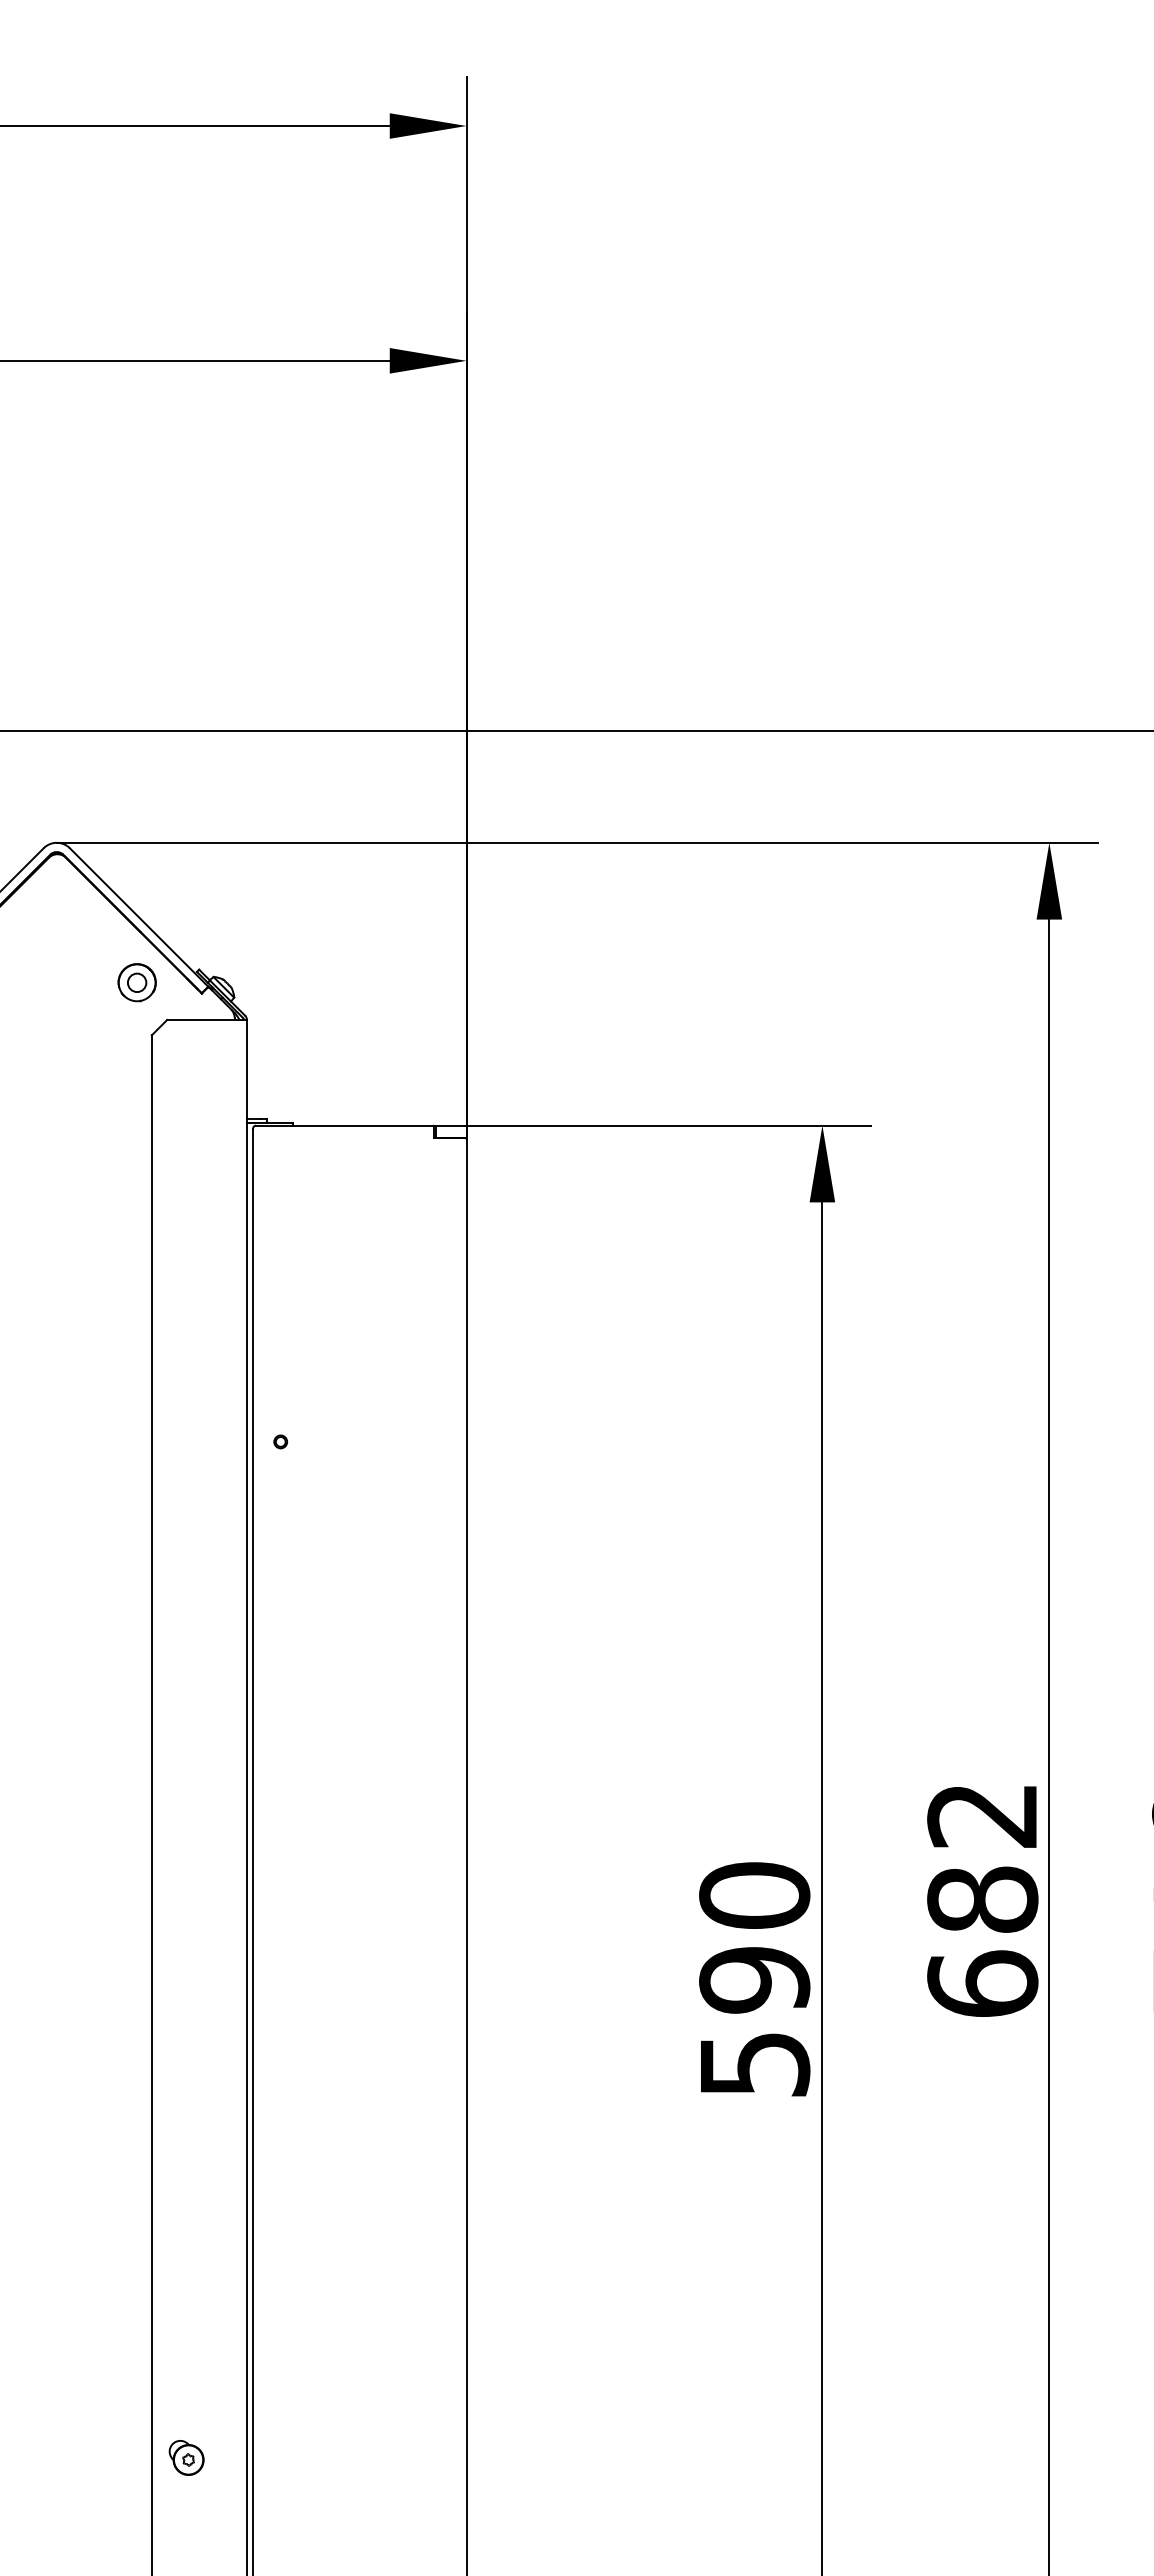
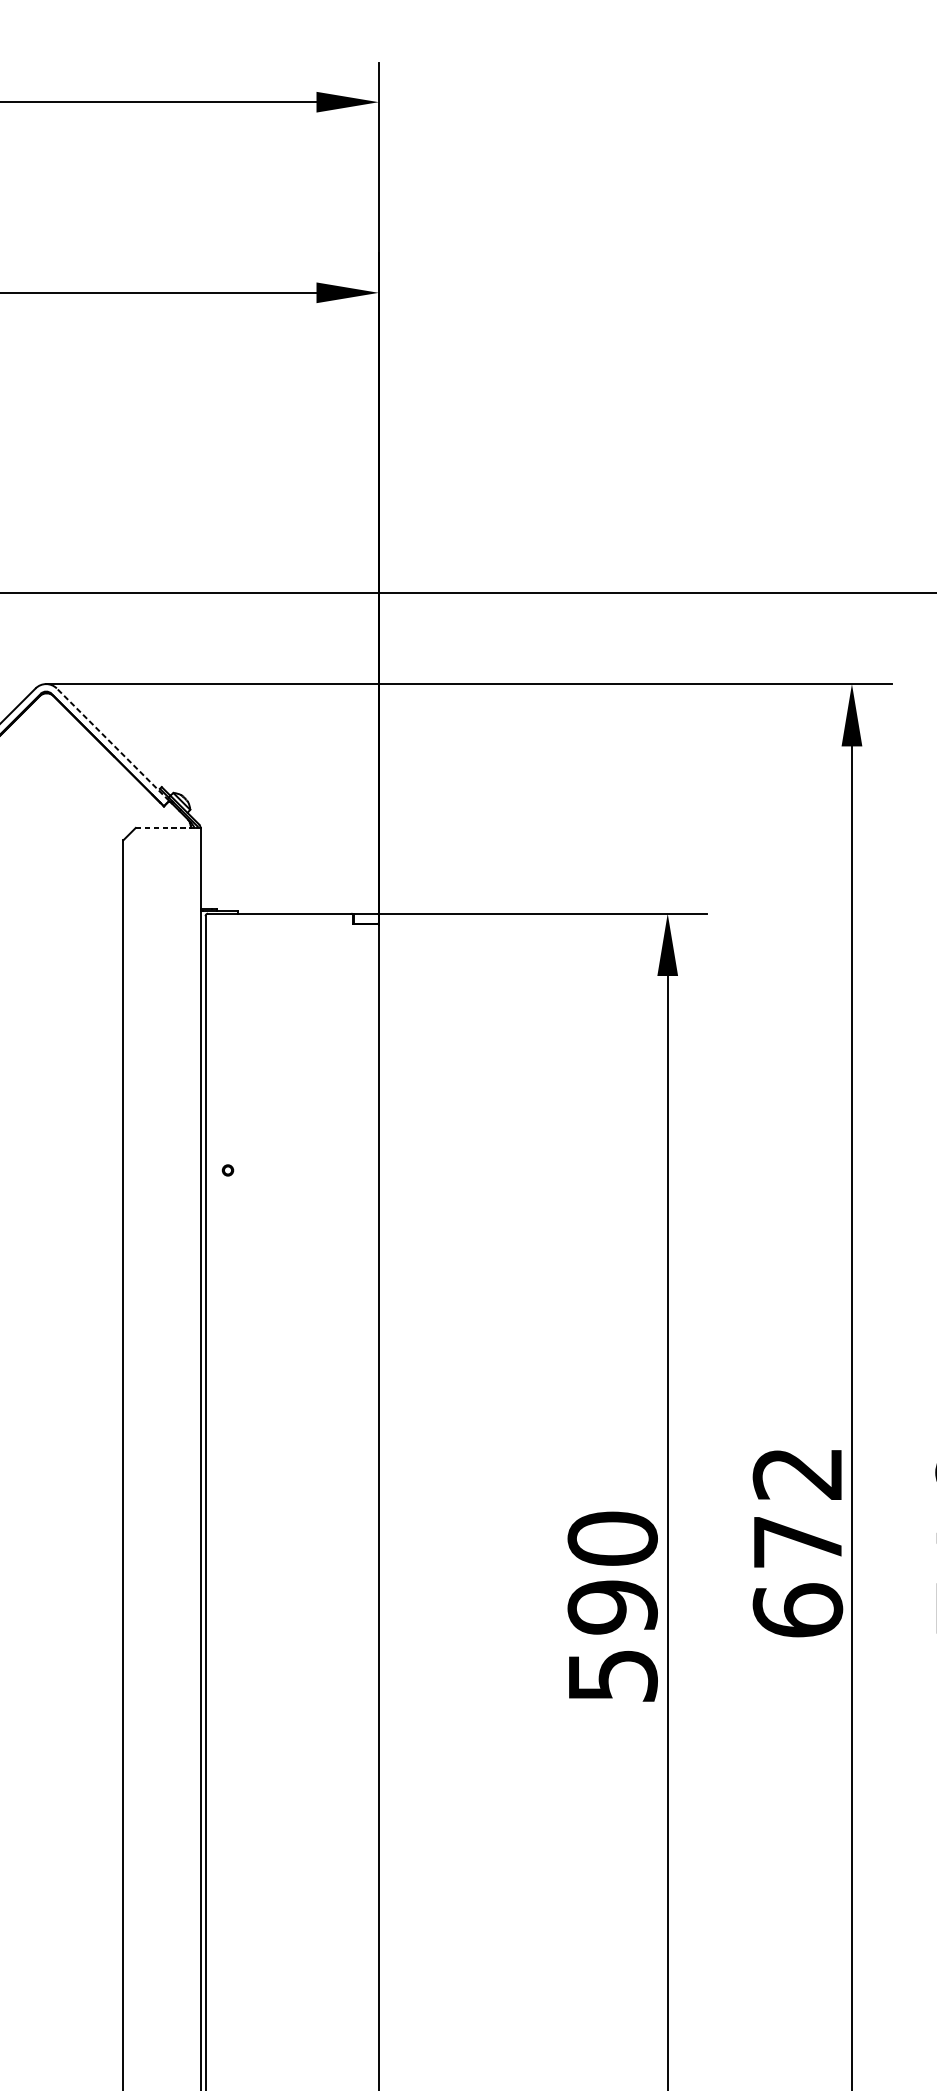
line: (139, 917) -> (113, 744), solid -> dashed
part: (136, 982) -> (110, 797), removed
line: (203, 1020) -> (165, 828), solid -> dashed
text: (982, 1899) -> (797, 1541), 682 -> 672
part: (186, 2457) -> (151, 1994), removed

